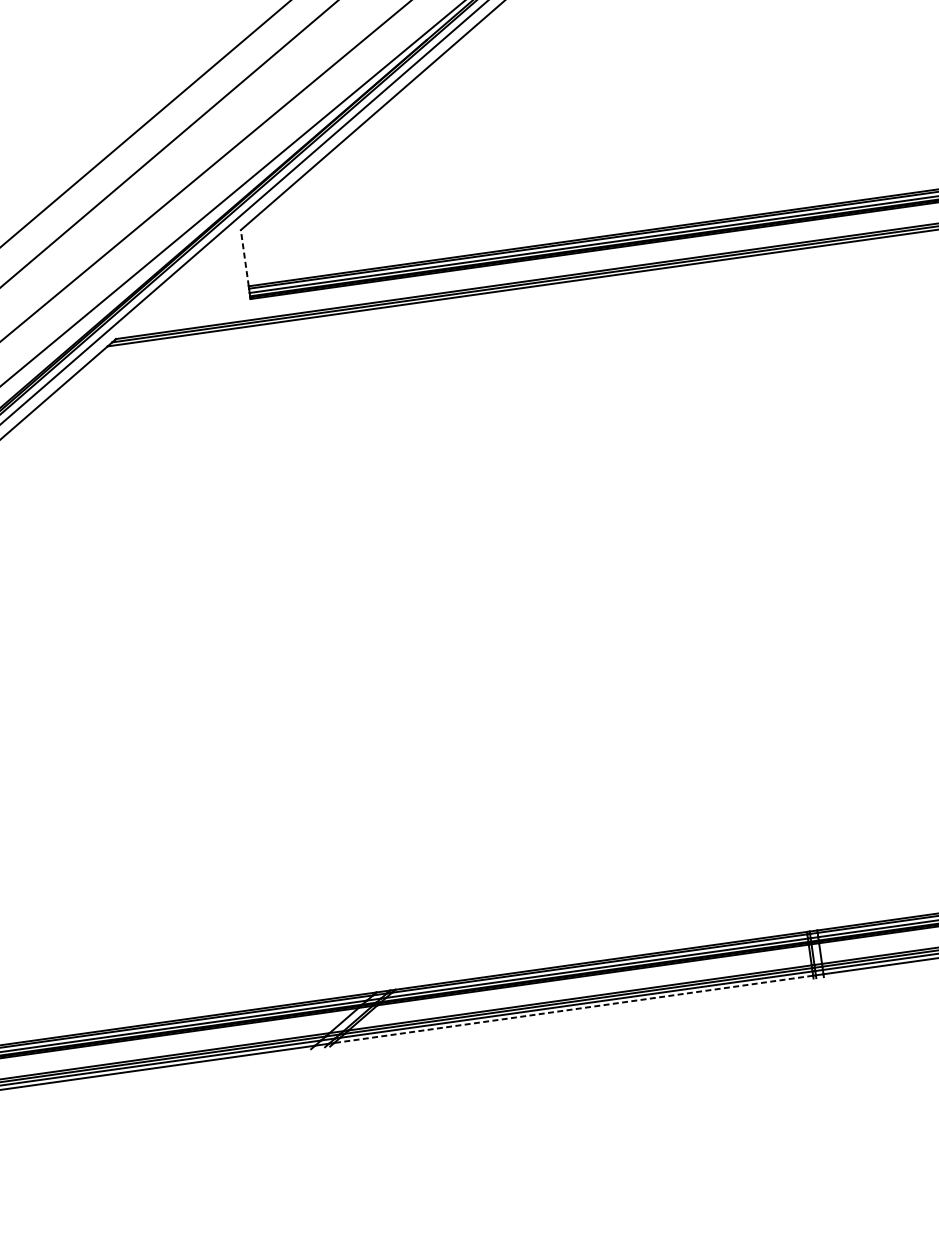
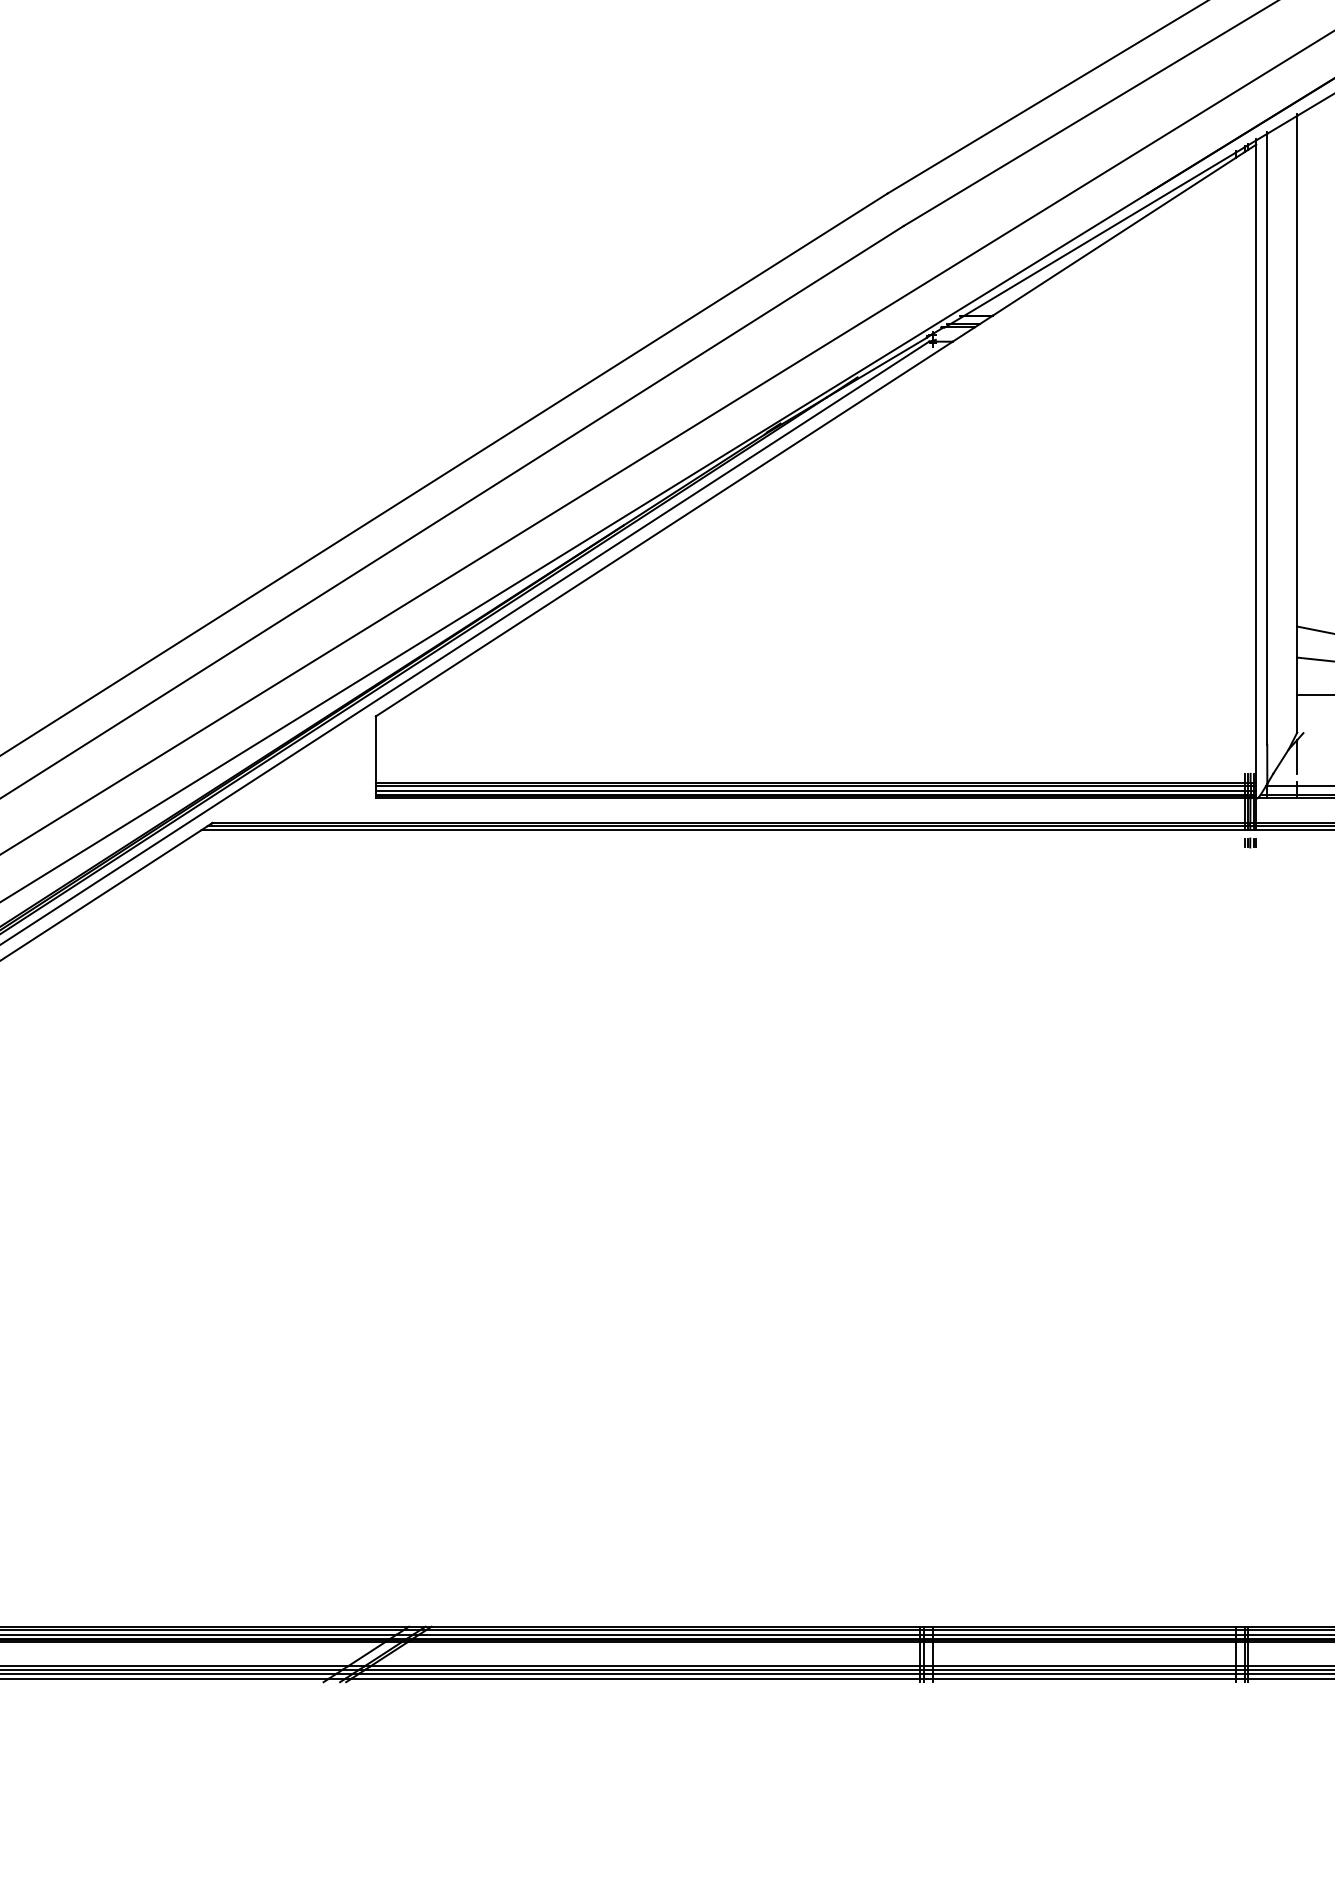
line: (244, 258) -> (375, 749), dashed -> solid
line: (573, 1009) -> (635, 1678), dashed -> solid

